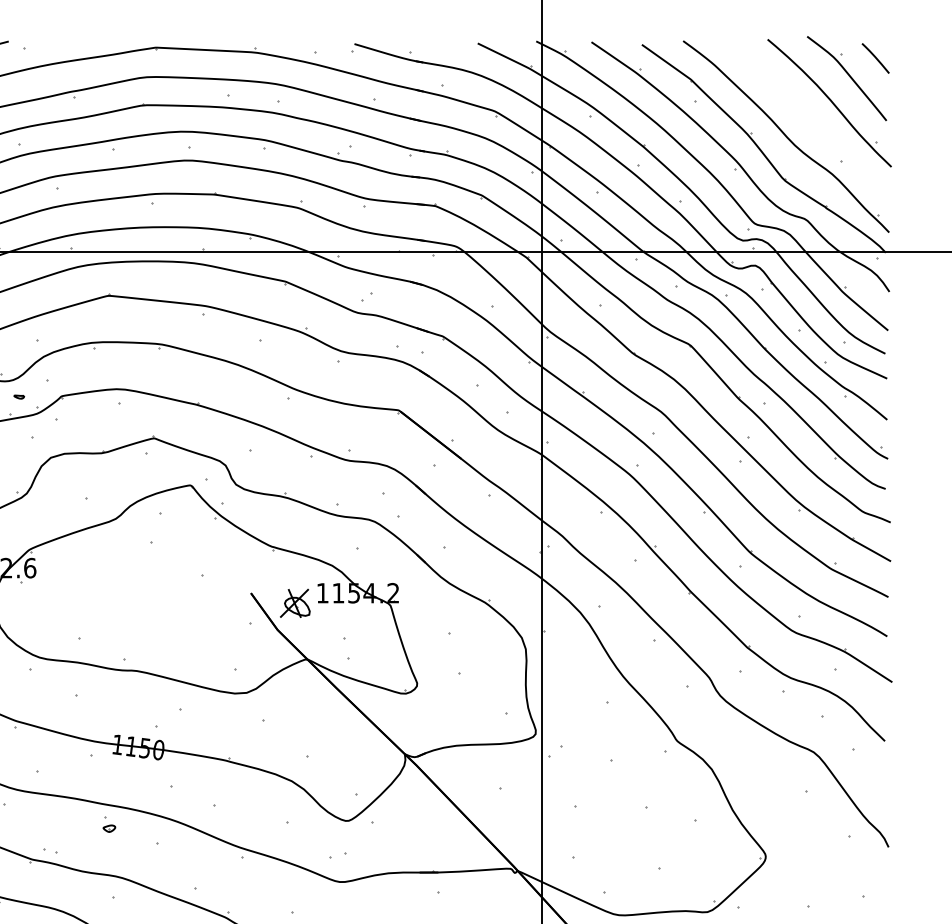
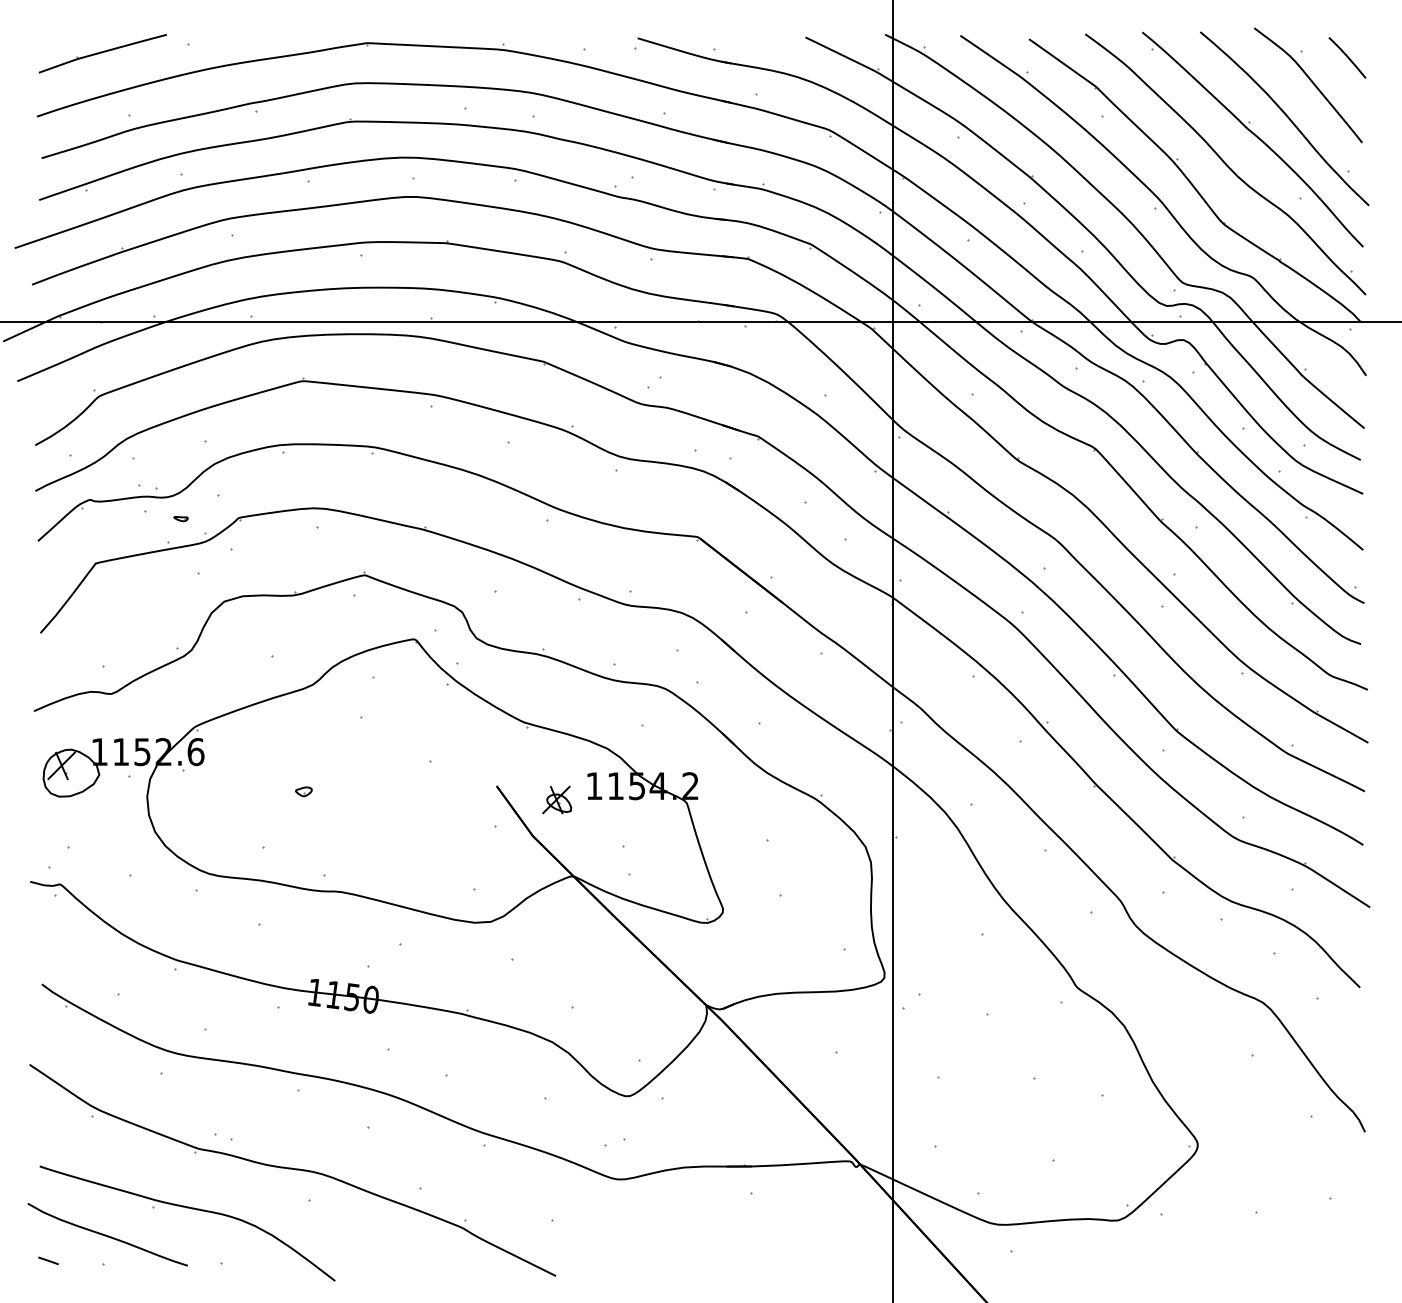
part: (805, 118) -> (1252, 139), added
part: (295, 603) -> (557, 799), size x0.71
part: (109, 828) -> (303, 791), moved

